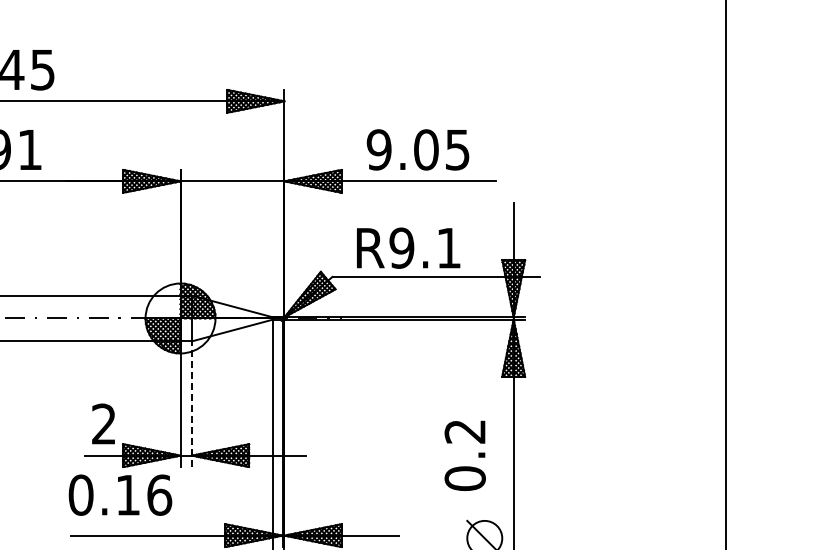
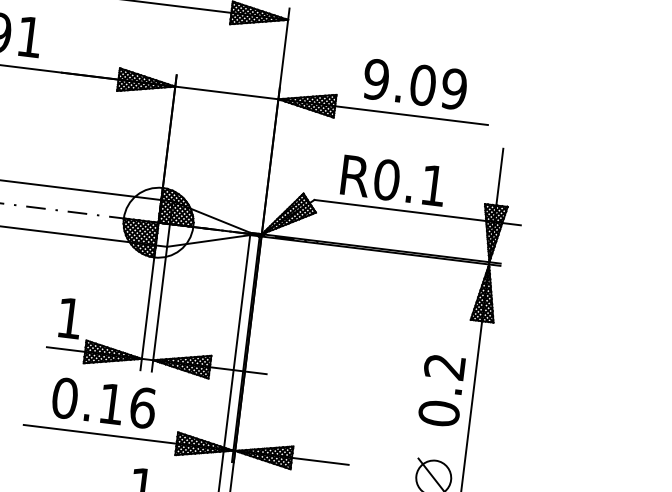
text: (457, 149) -> (454, 88), 9.05 -> 9.09
text: (401, 247) -> (386, 179), R9.1 -> R0.1
line: (191, 404) -> (158, 309), dashed -> solid
text: (103, 423) -> (69, 317), 2 -> 1
text: (464, 455) -> (441, 390), moved
text: (120, 494) -> (104, 402), moved

